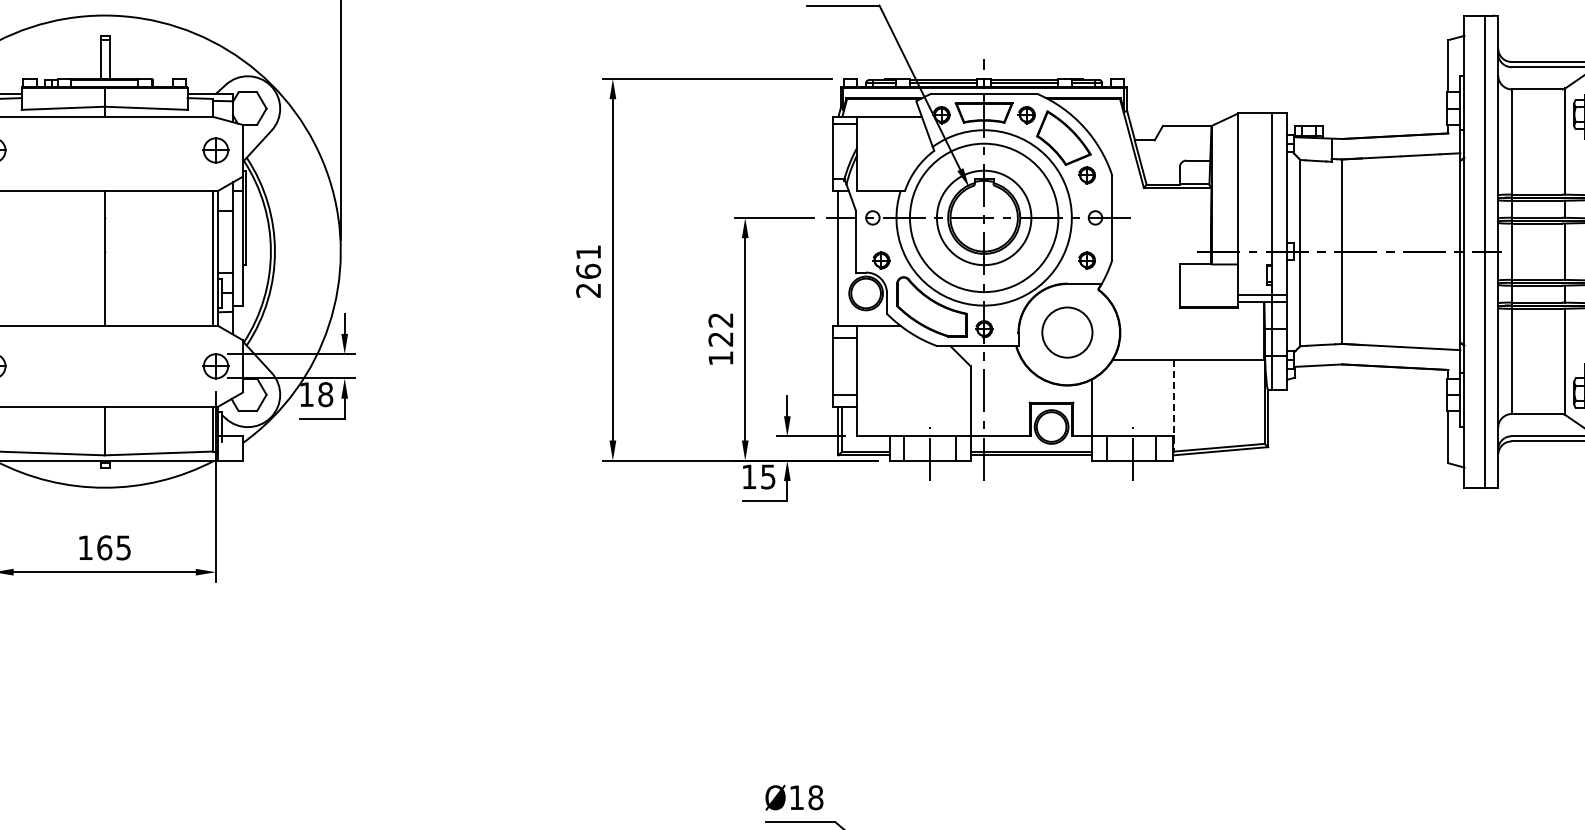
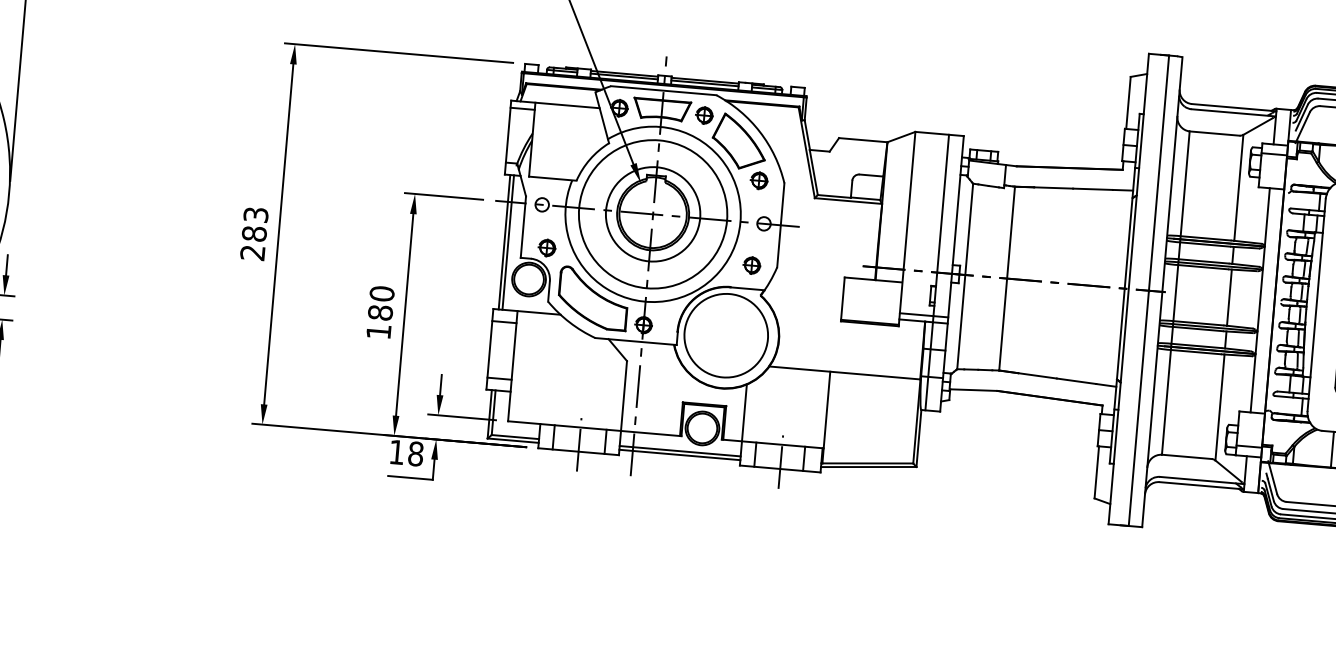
line: (842, 257) -> (508, 241), added
text: (588, 261) -> (255, 223), 261 -> 283
text: (720, 329) -> (380, 303), 122 -> 180
circle: (1067, 332) -> (726, 335), size x1.67
line: (1174, 406) -> (826, 418), dashed -> solid
text: (768, 476) -> (416, 453), 15 -> 18

